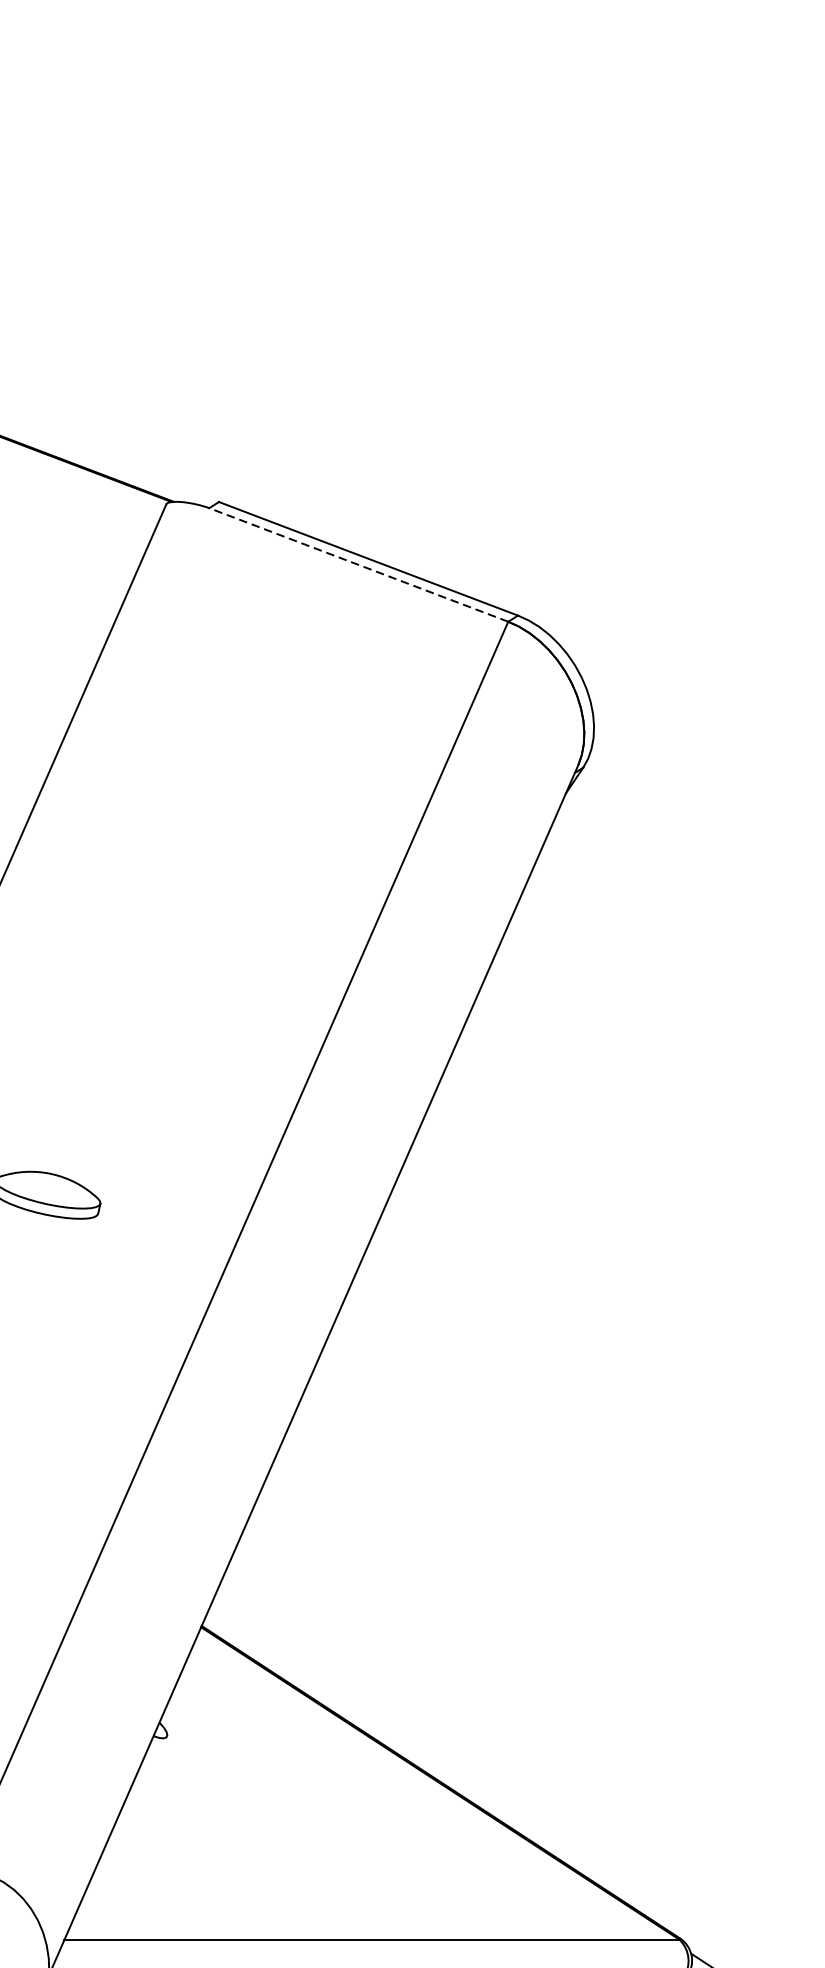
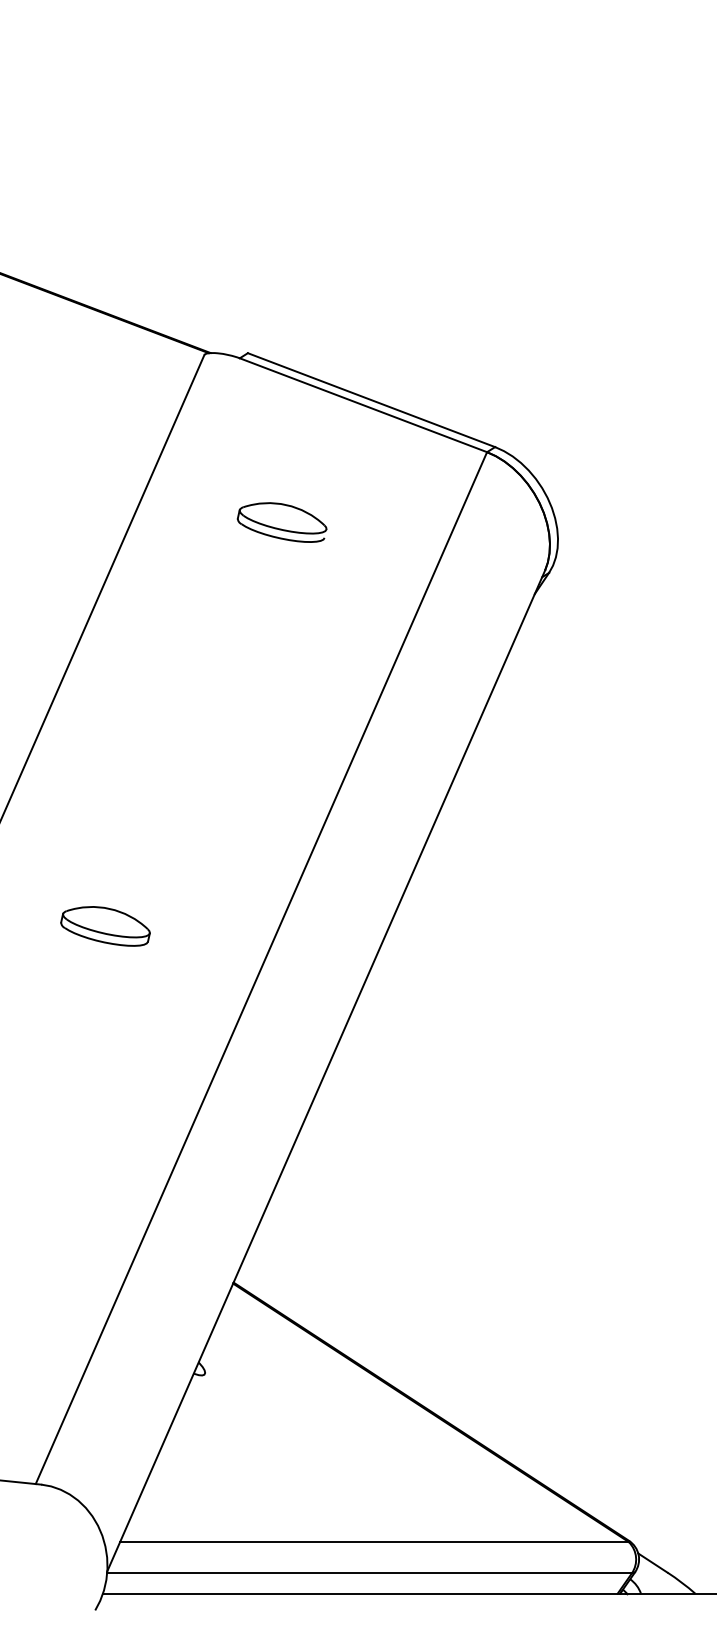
line: (358, 565) -> (363, 405), dashed -> solid
part: (259, 706) -> (281, 522), added

